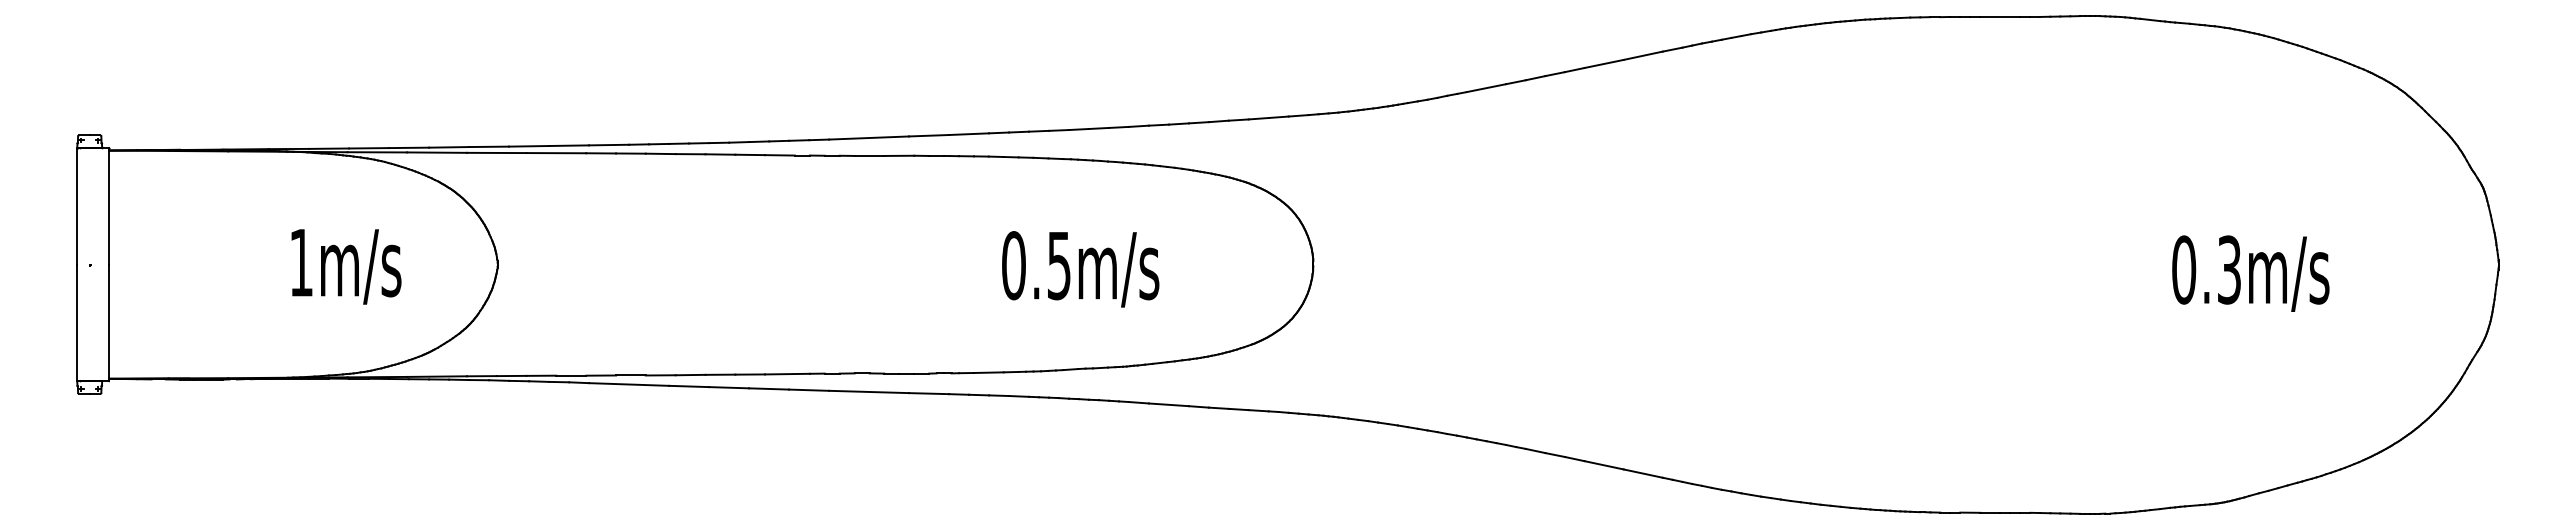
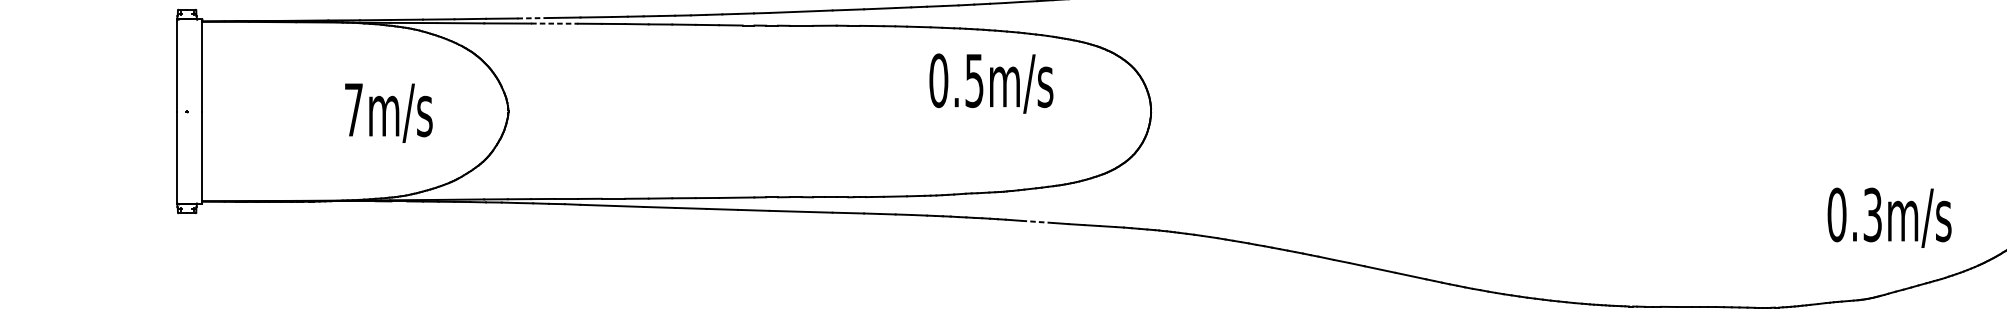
line: (529, 146) -> (533, 18), solid -> dashed
line: (556, 153) -> (554, 23), solid -> dashed
text: (301, 262) -> (353, 109), 1m/s -> 7m/s
text: (1080, 269) -> (991, 83), moved
text: (2250, 273) -> (1889, 217), moved
line: (1168, 404) -> (1036, 221), solid -> dashed

